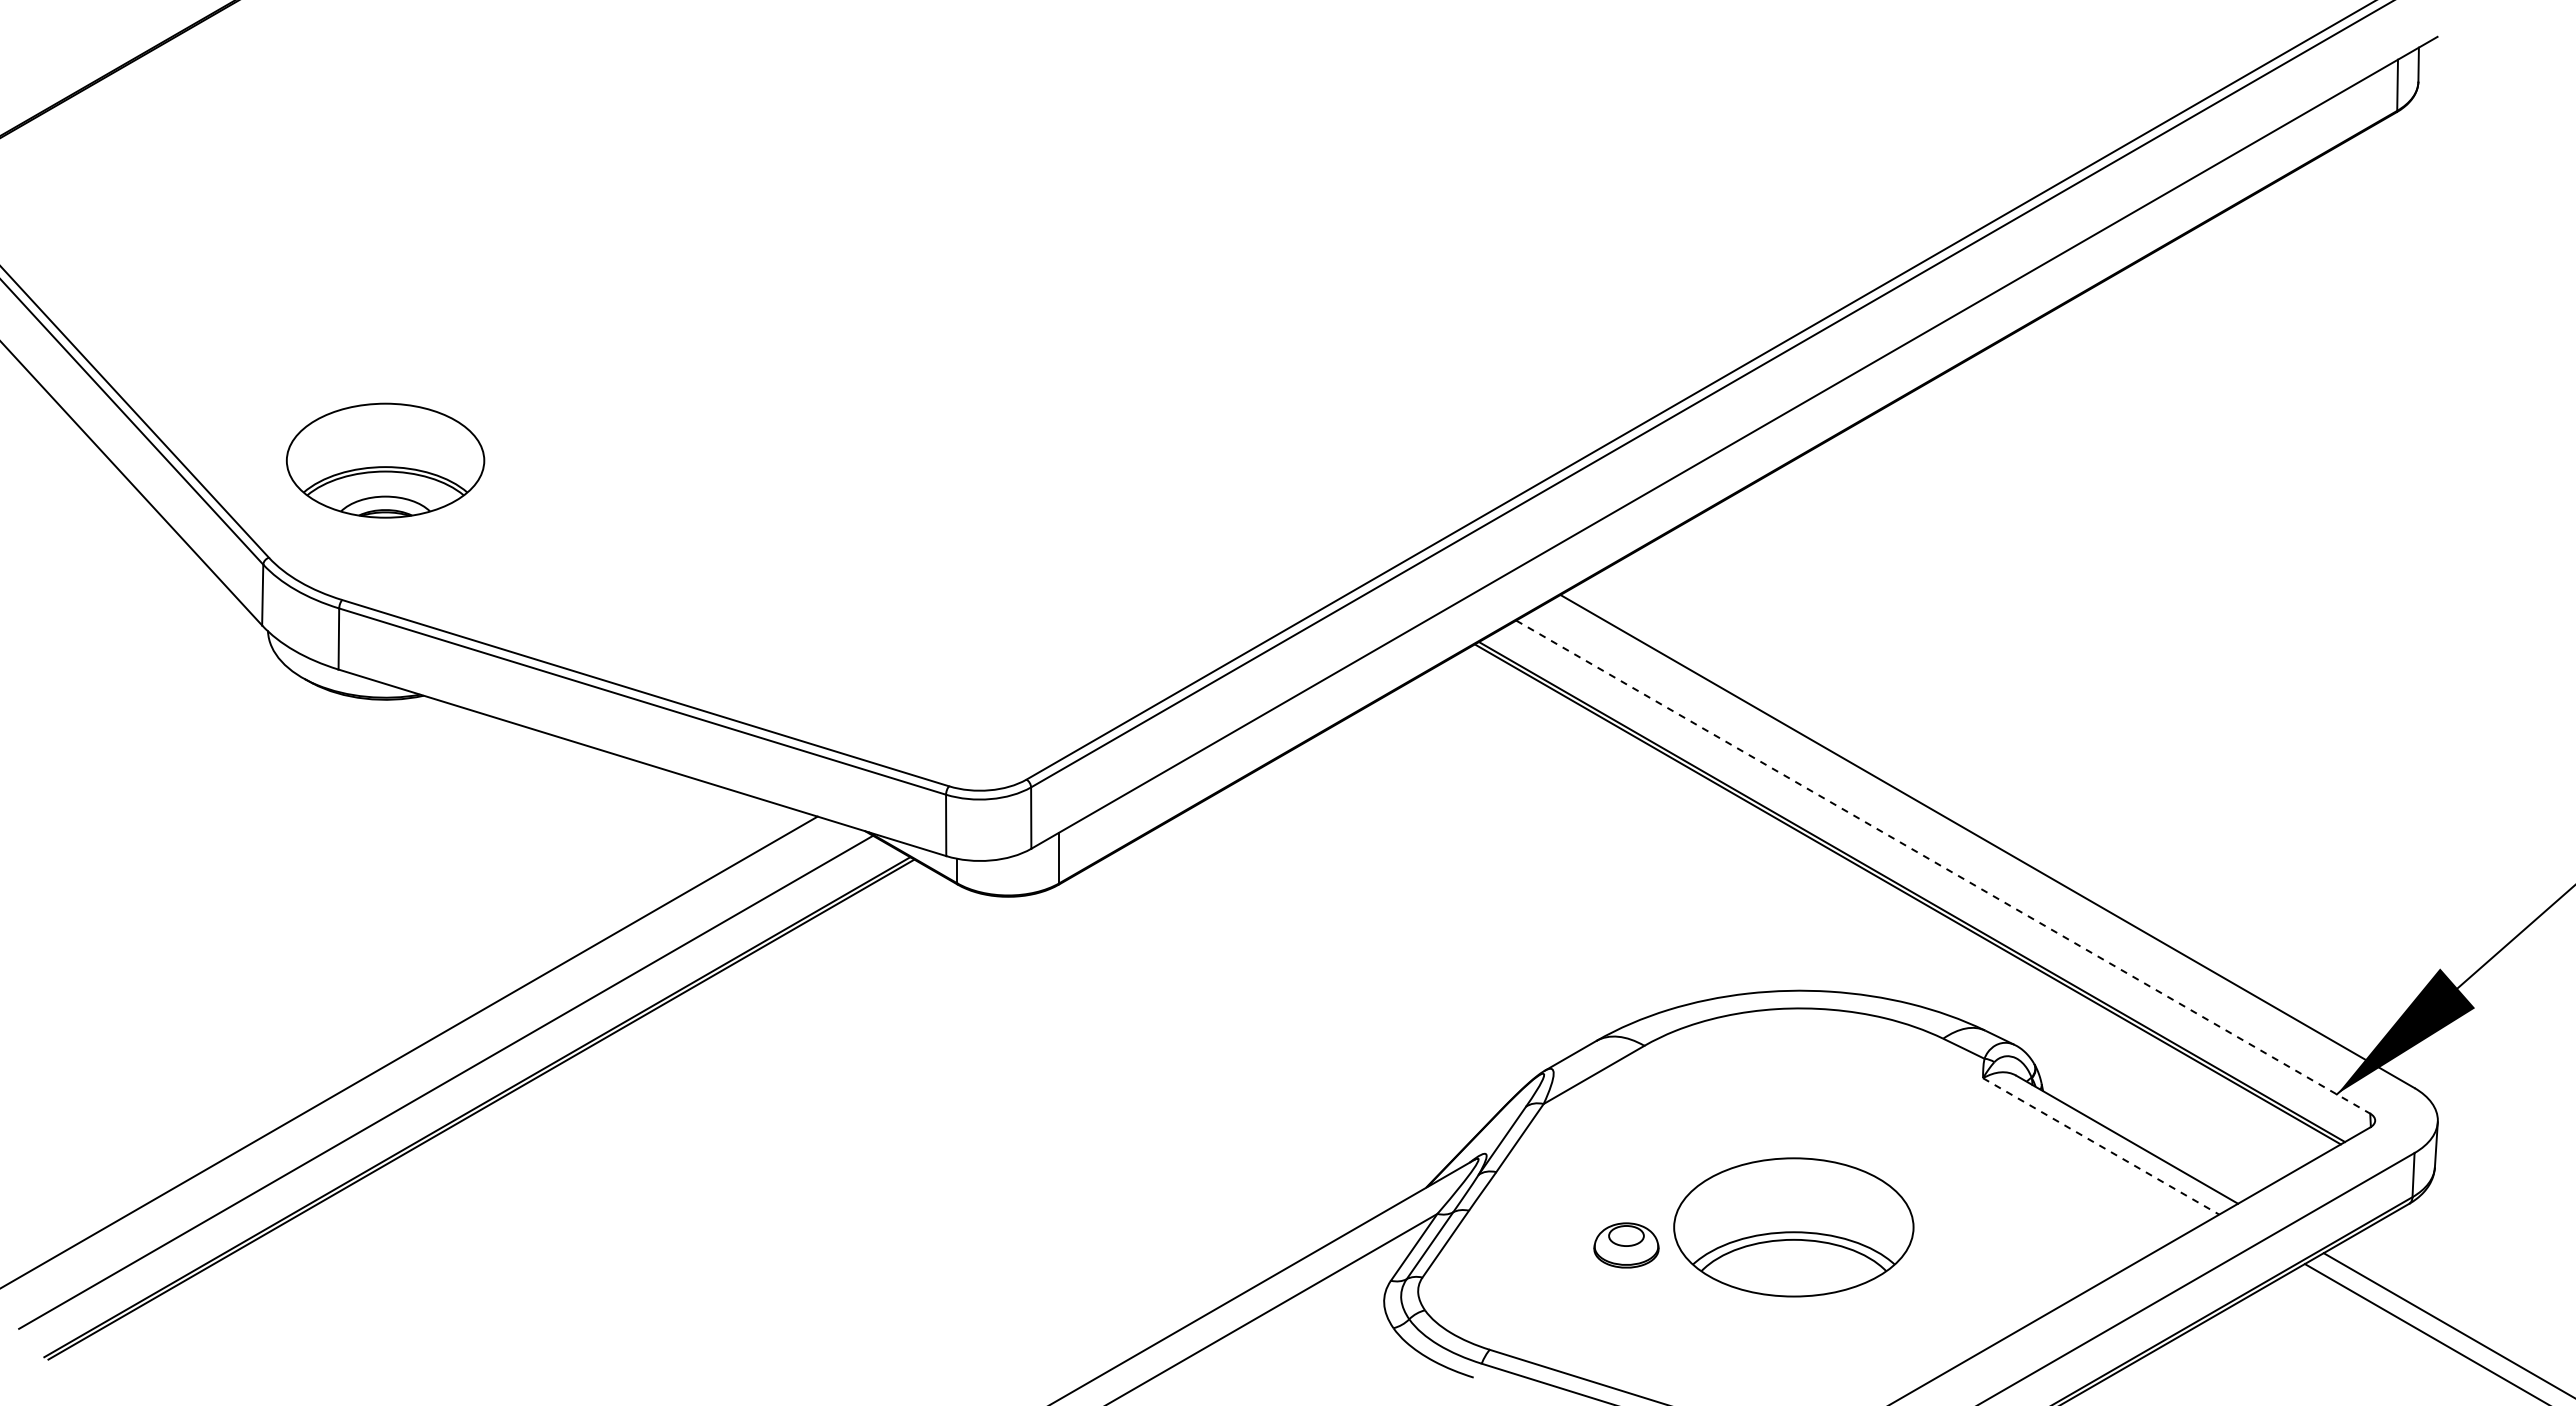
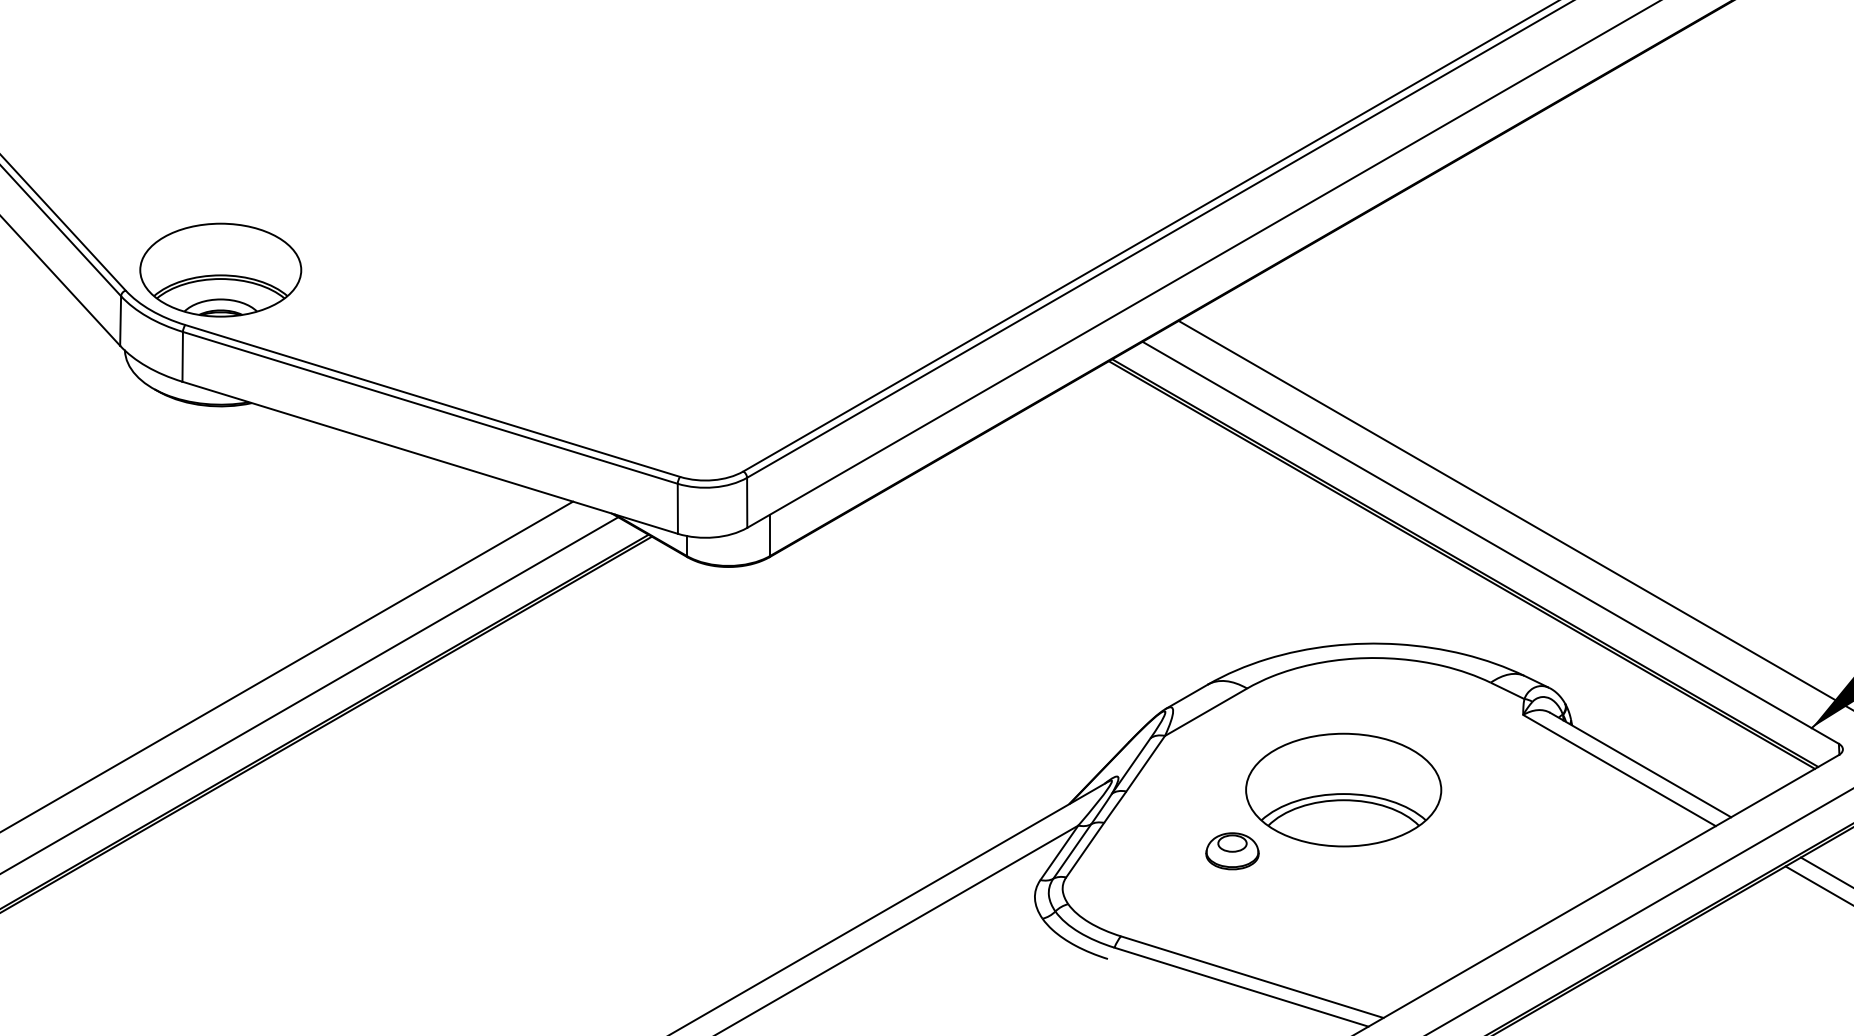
part: (385, 460) -> (220, 270), moved
line: (1943, 867) -> (1490, 543), dashed -> solid
line: (2101, 1146) -> (1619, 770), dashed -> solid
part: (1793, 1227) -> (1343, 790), moved

